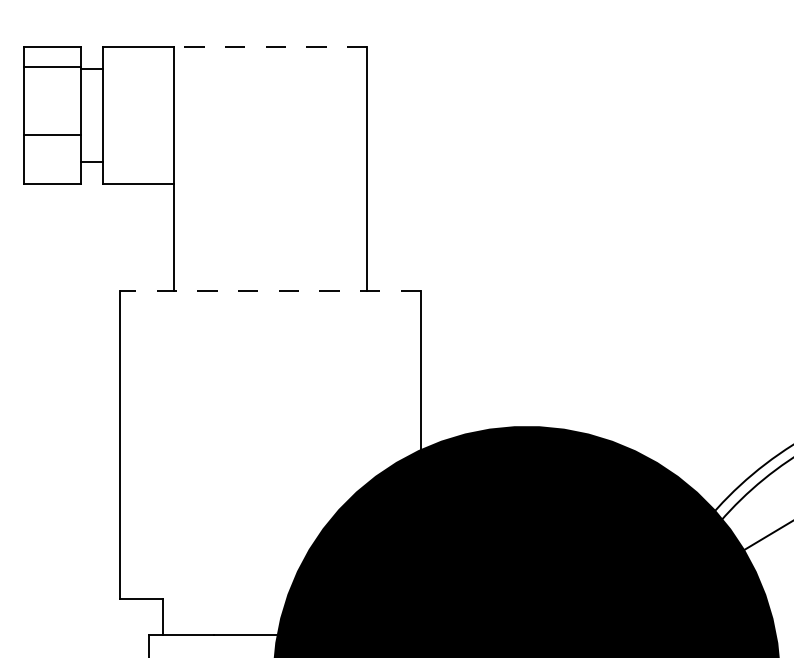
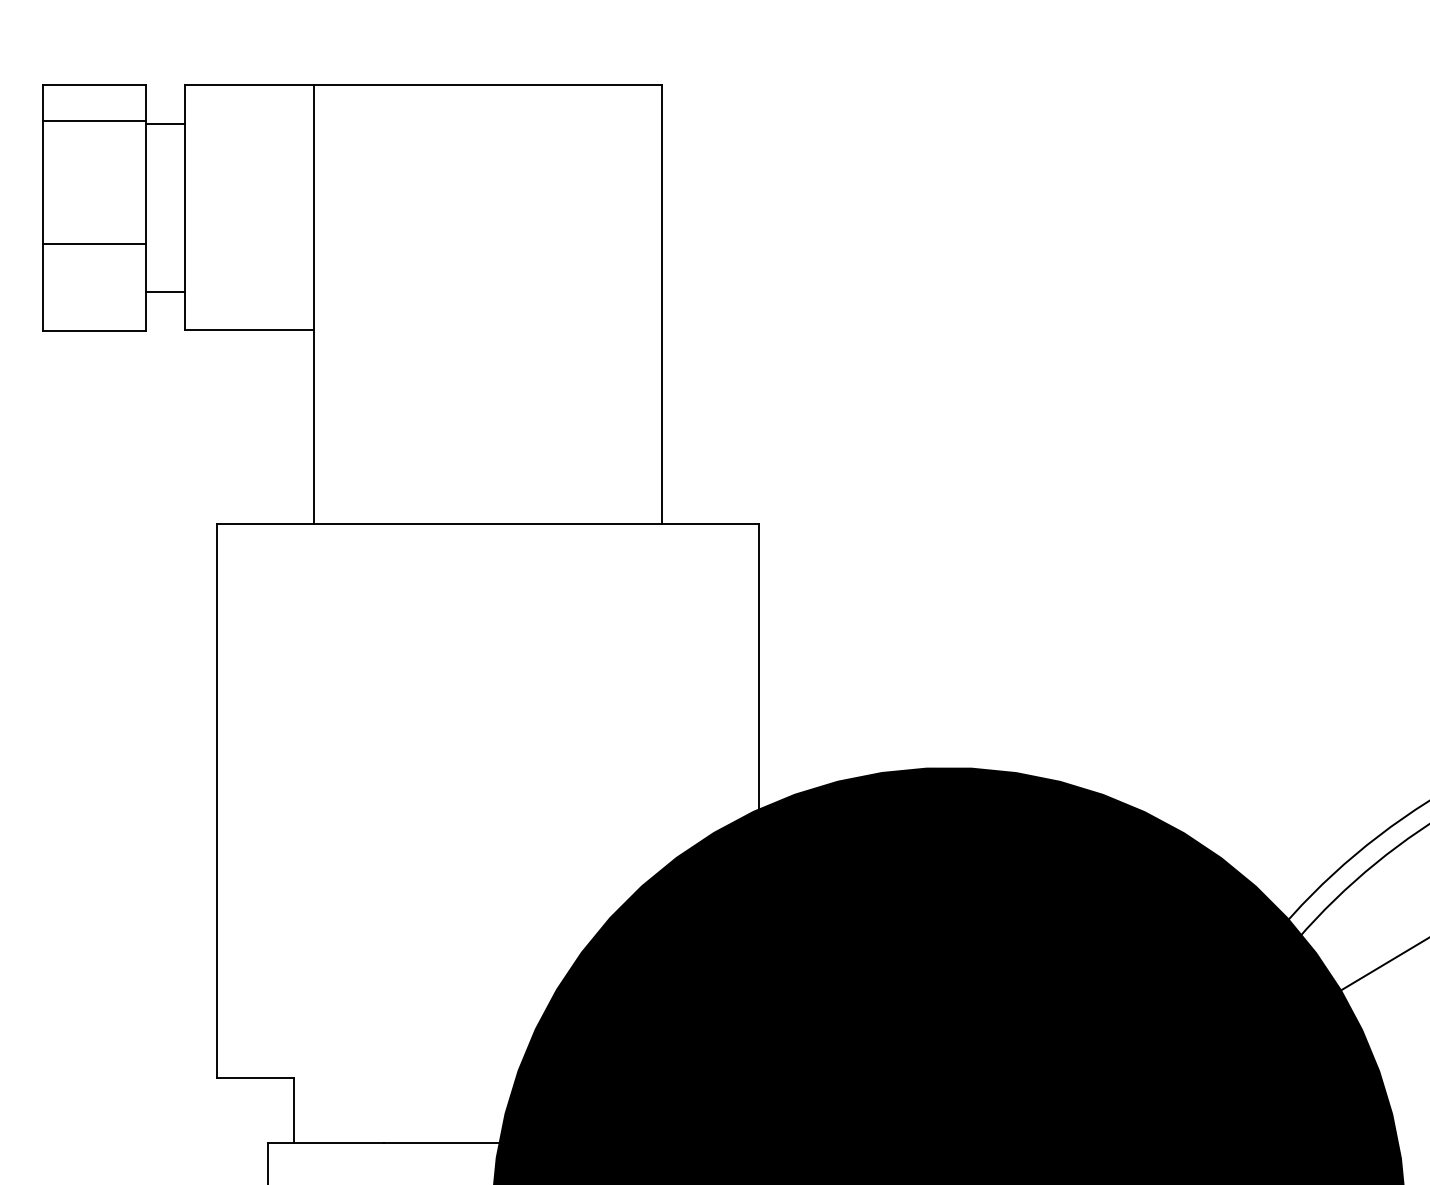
line: (270, 47) -> (487, 85), dashed -> solid
line: (270, 290) -> (487, 523), dashed -> solid

